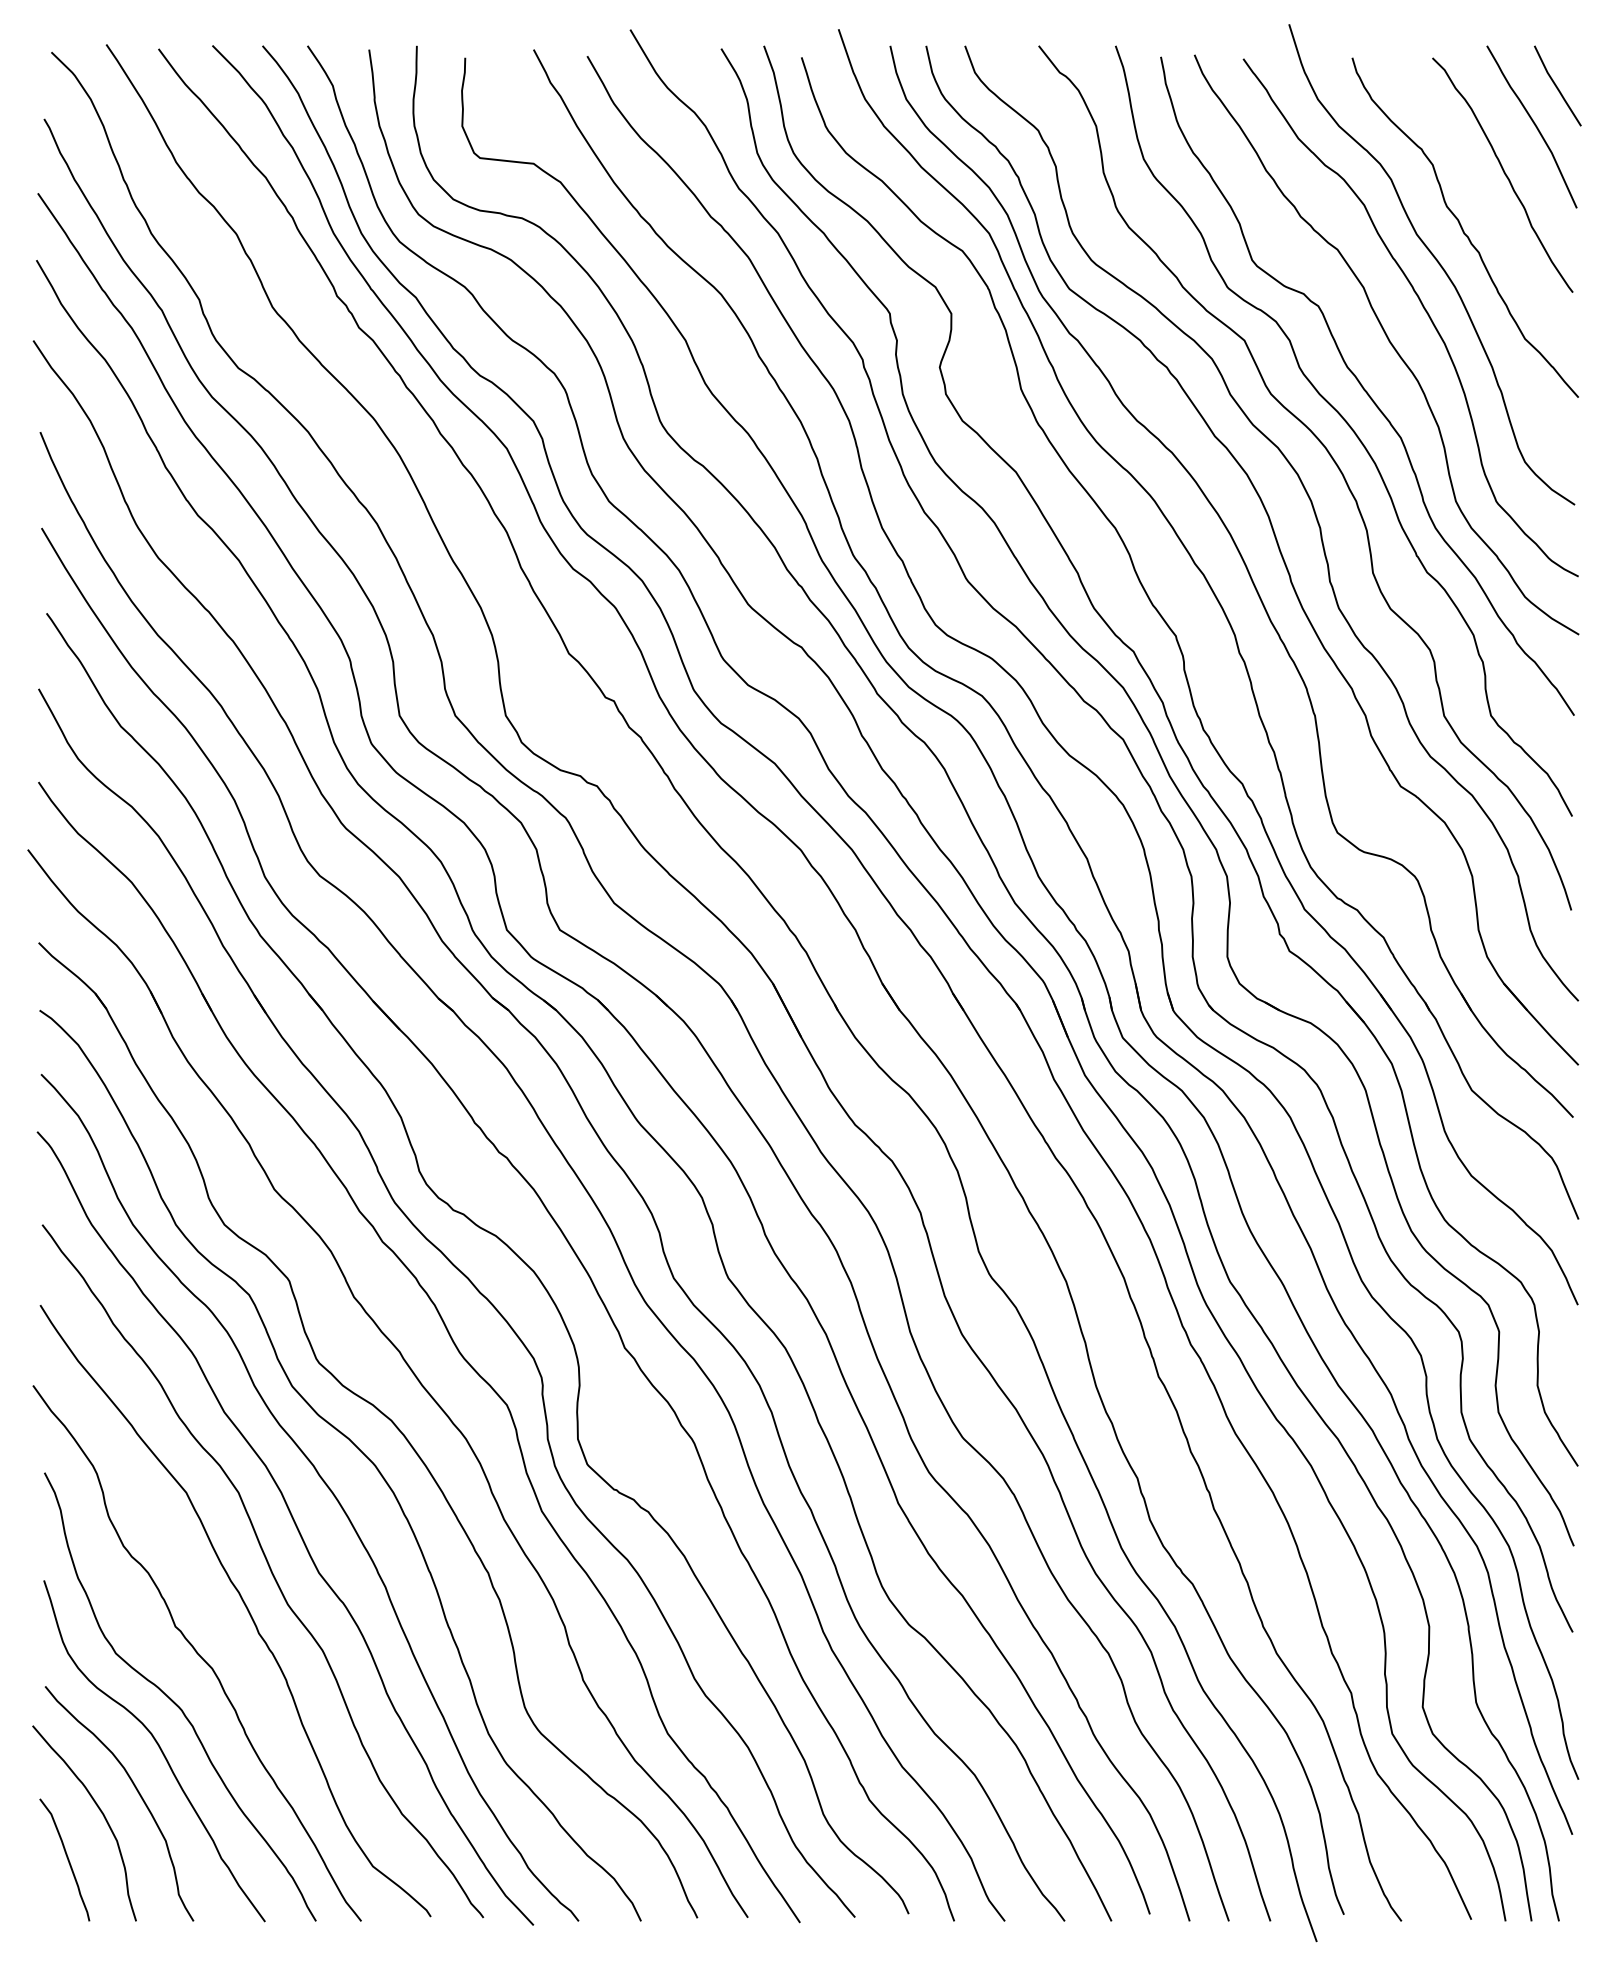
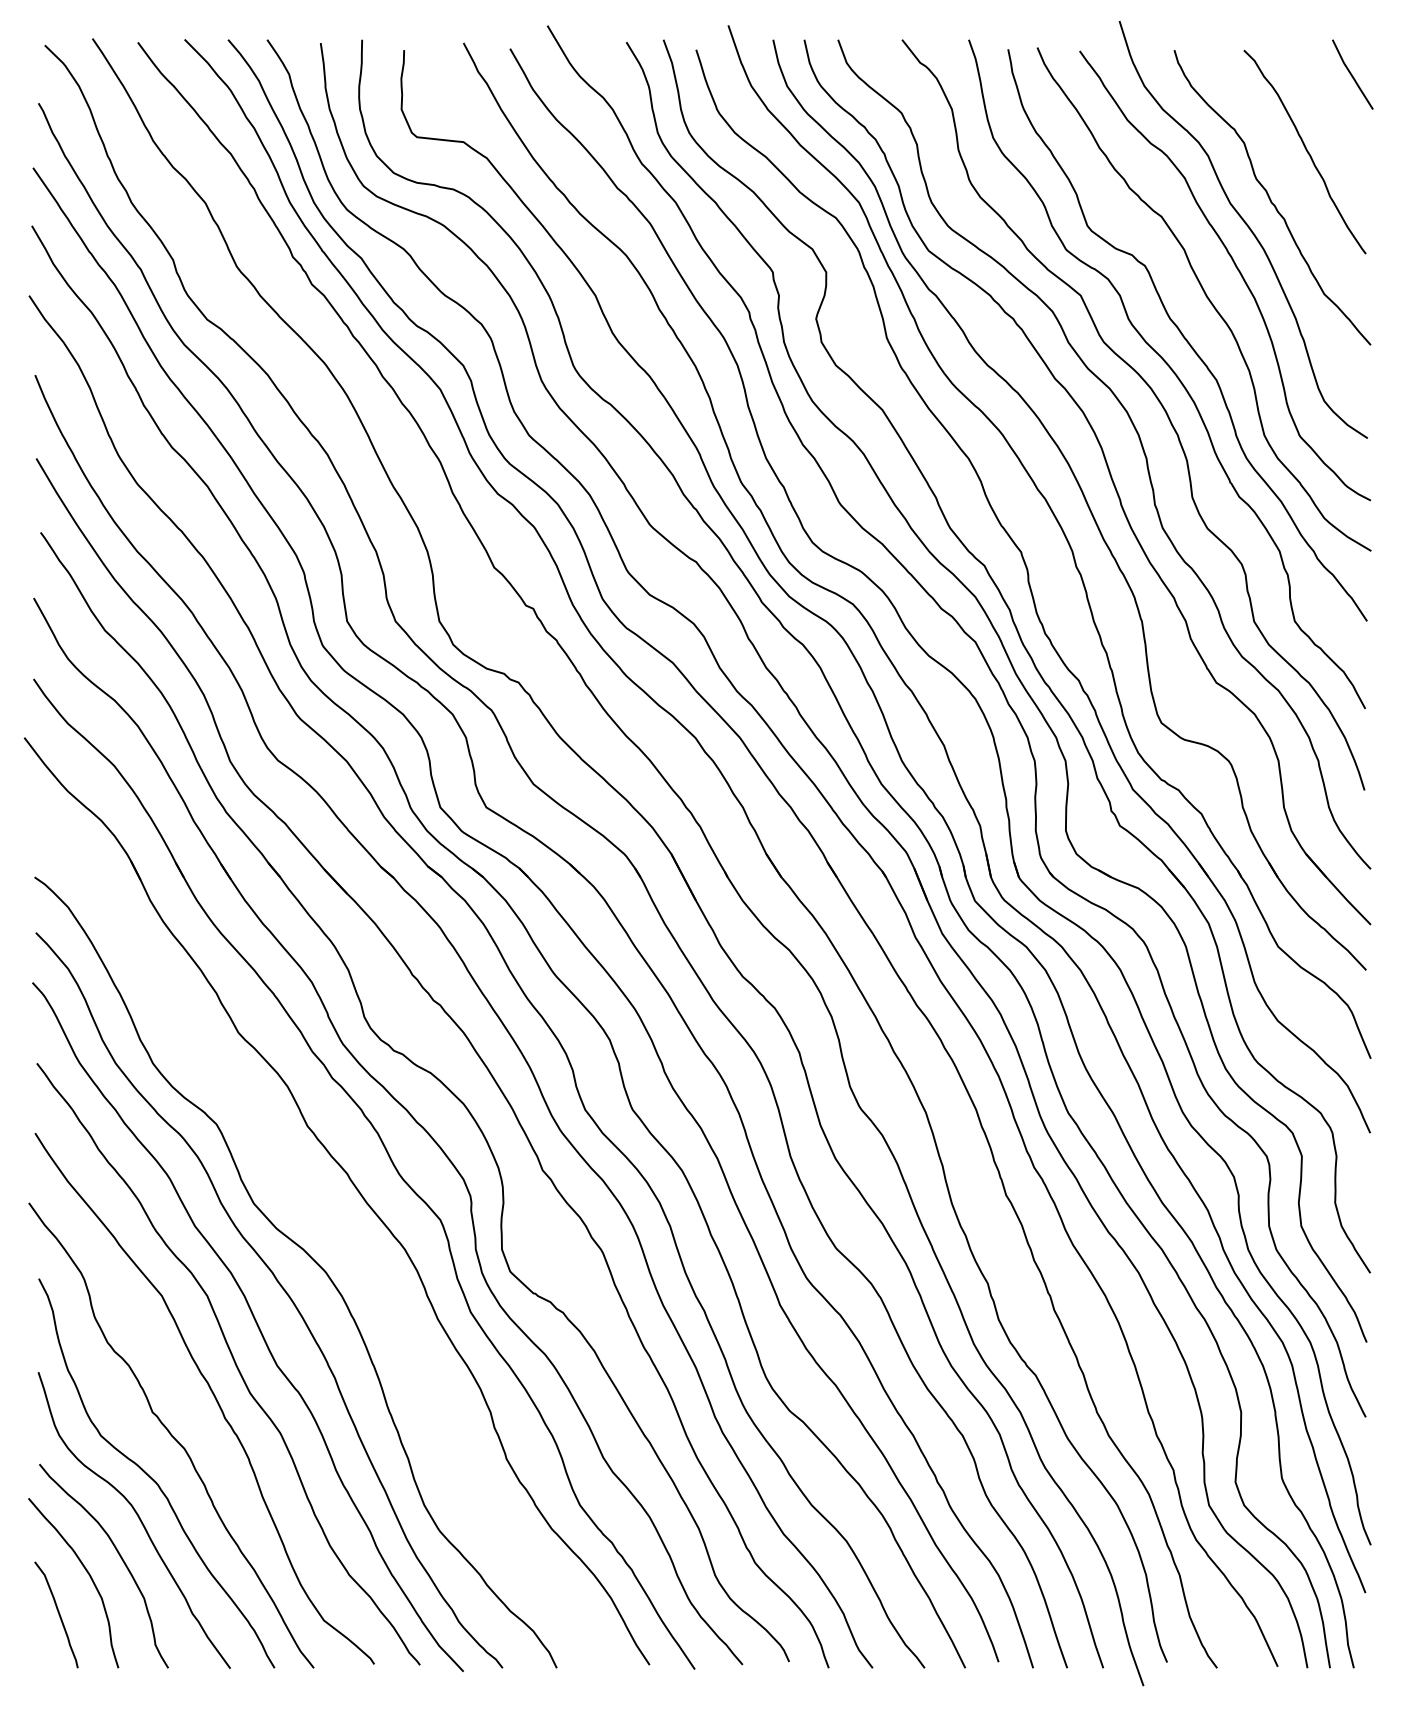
curve: (1533, 123) -> (1331, 107), removed
part: (378, 1411) -> (328, 1225), removed

